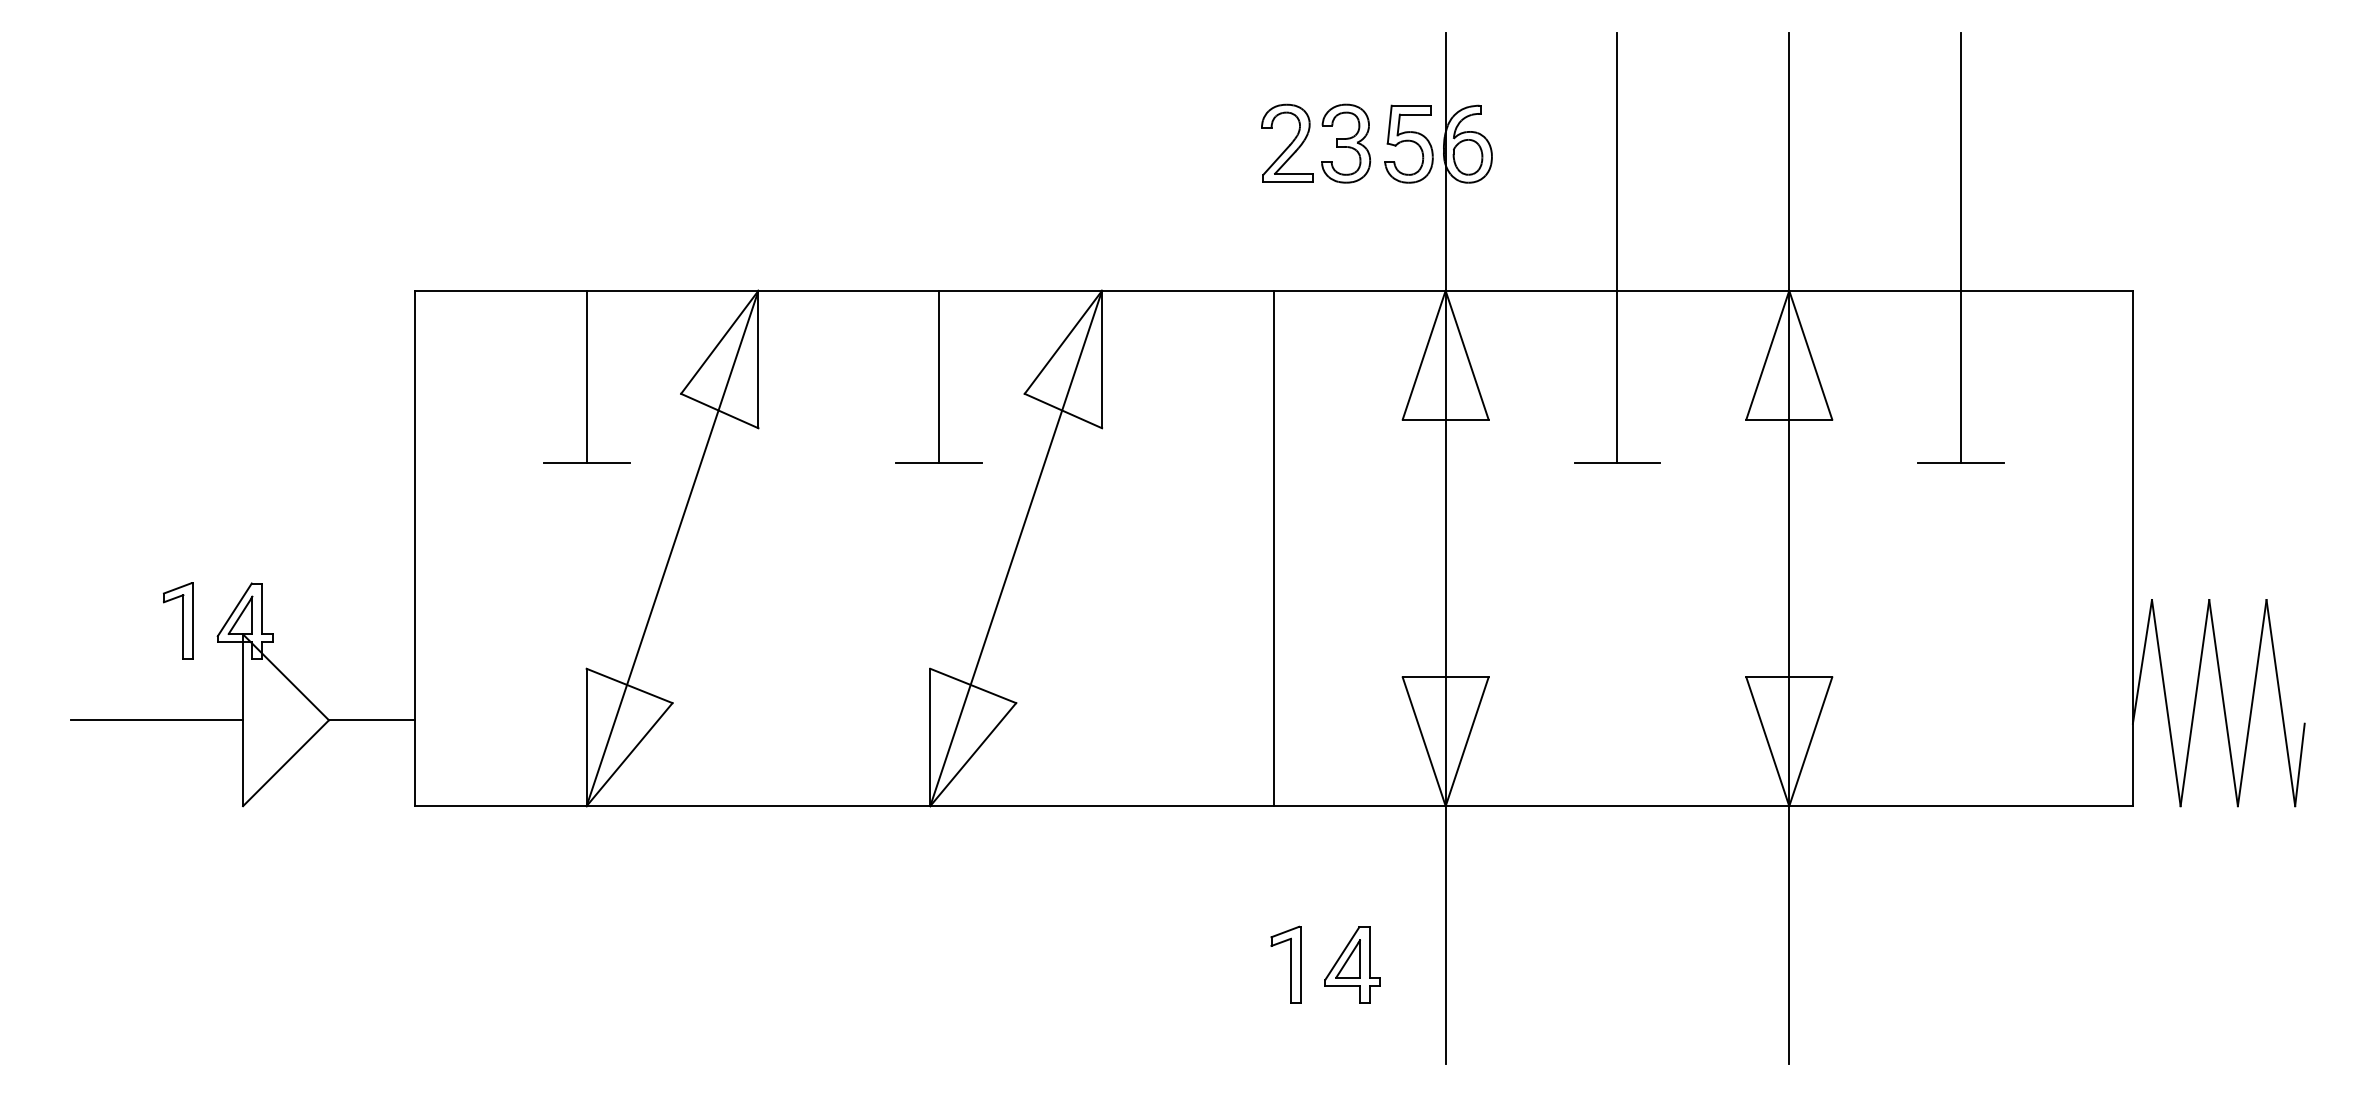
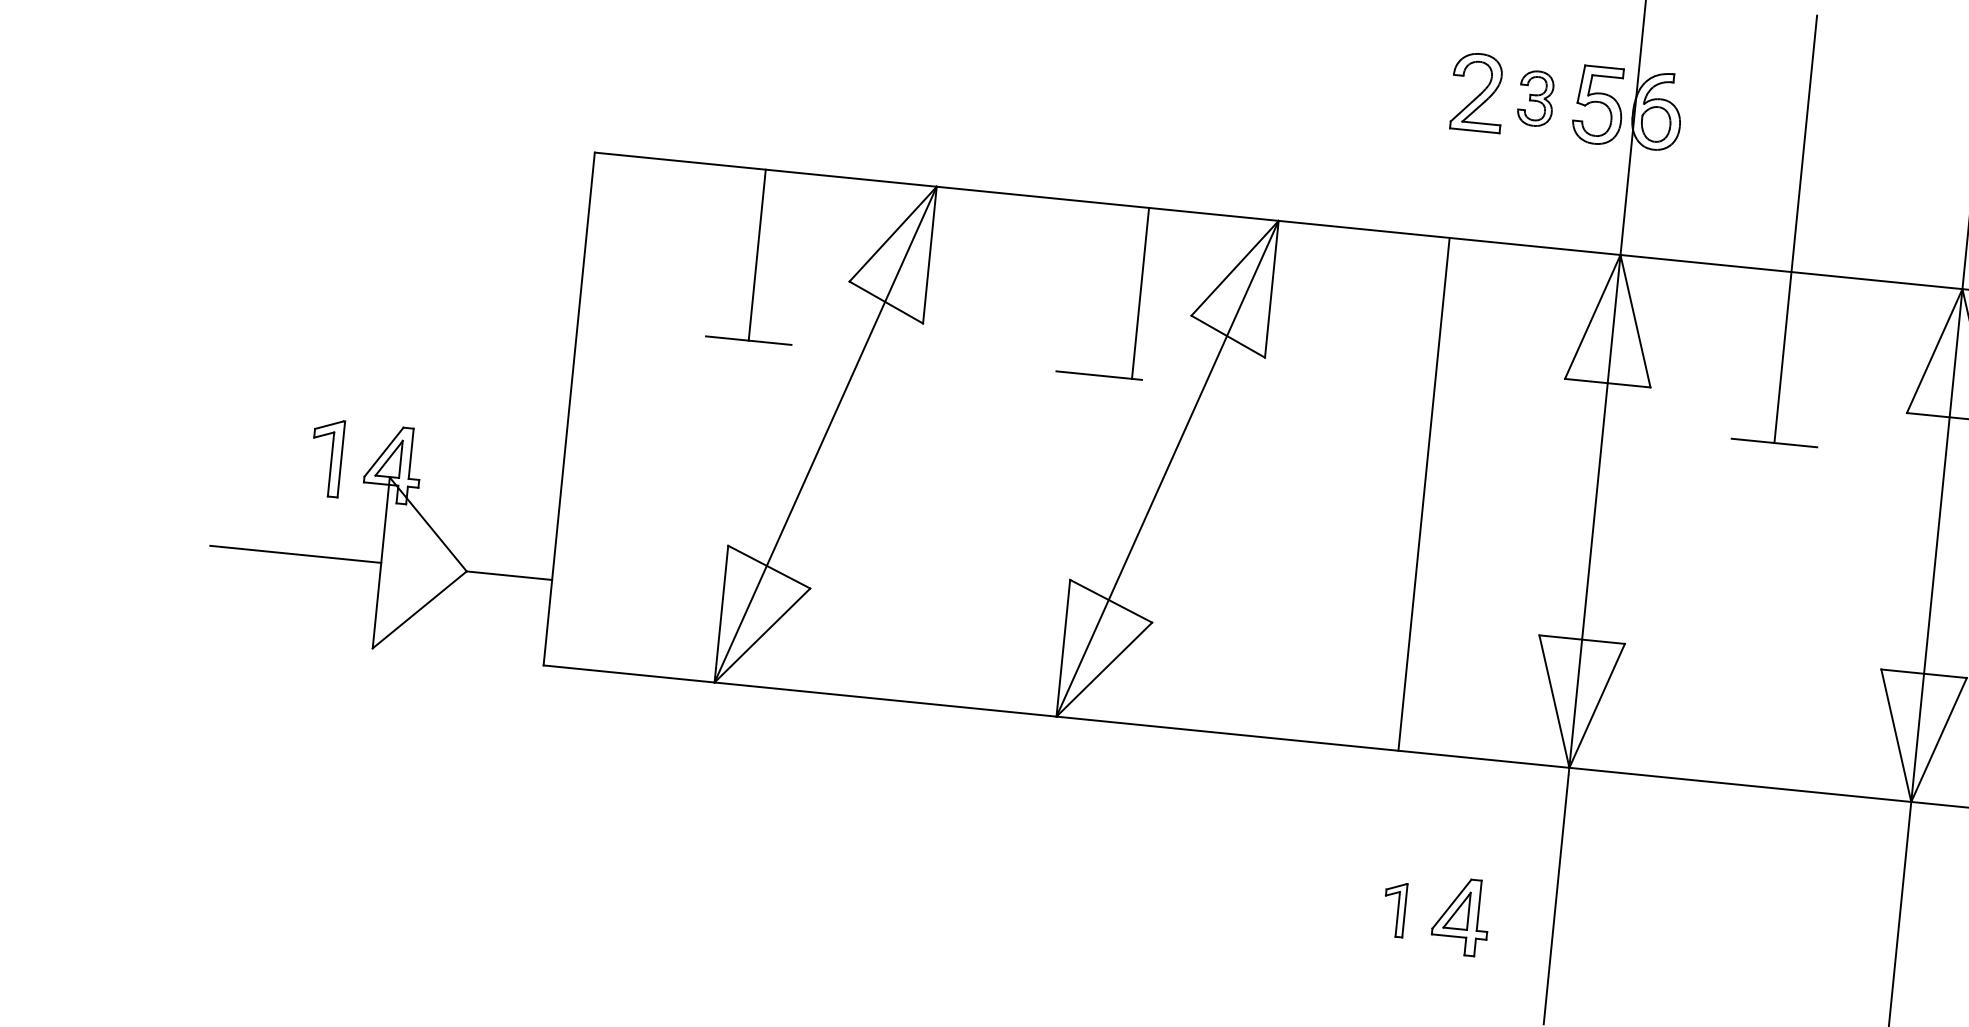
part: (1346, 143) -> (1536, 98), size x0.7
line: (938, 376) -> (1140, 293), moved
part: (1285, 964) -> (1394, 909), size x0.7

